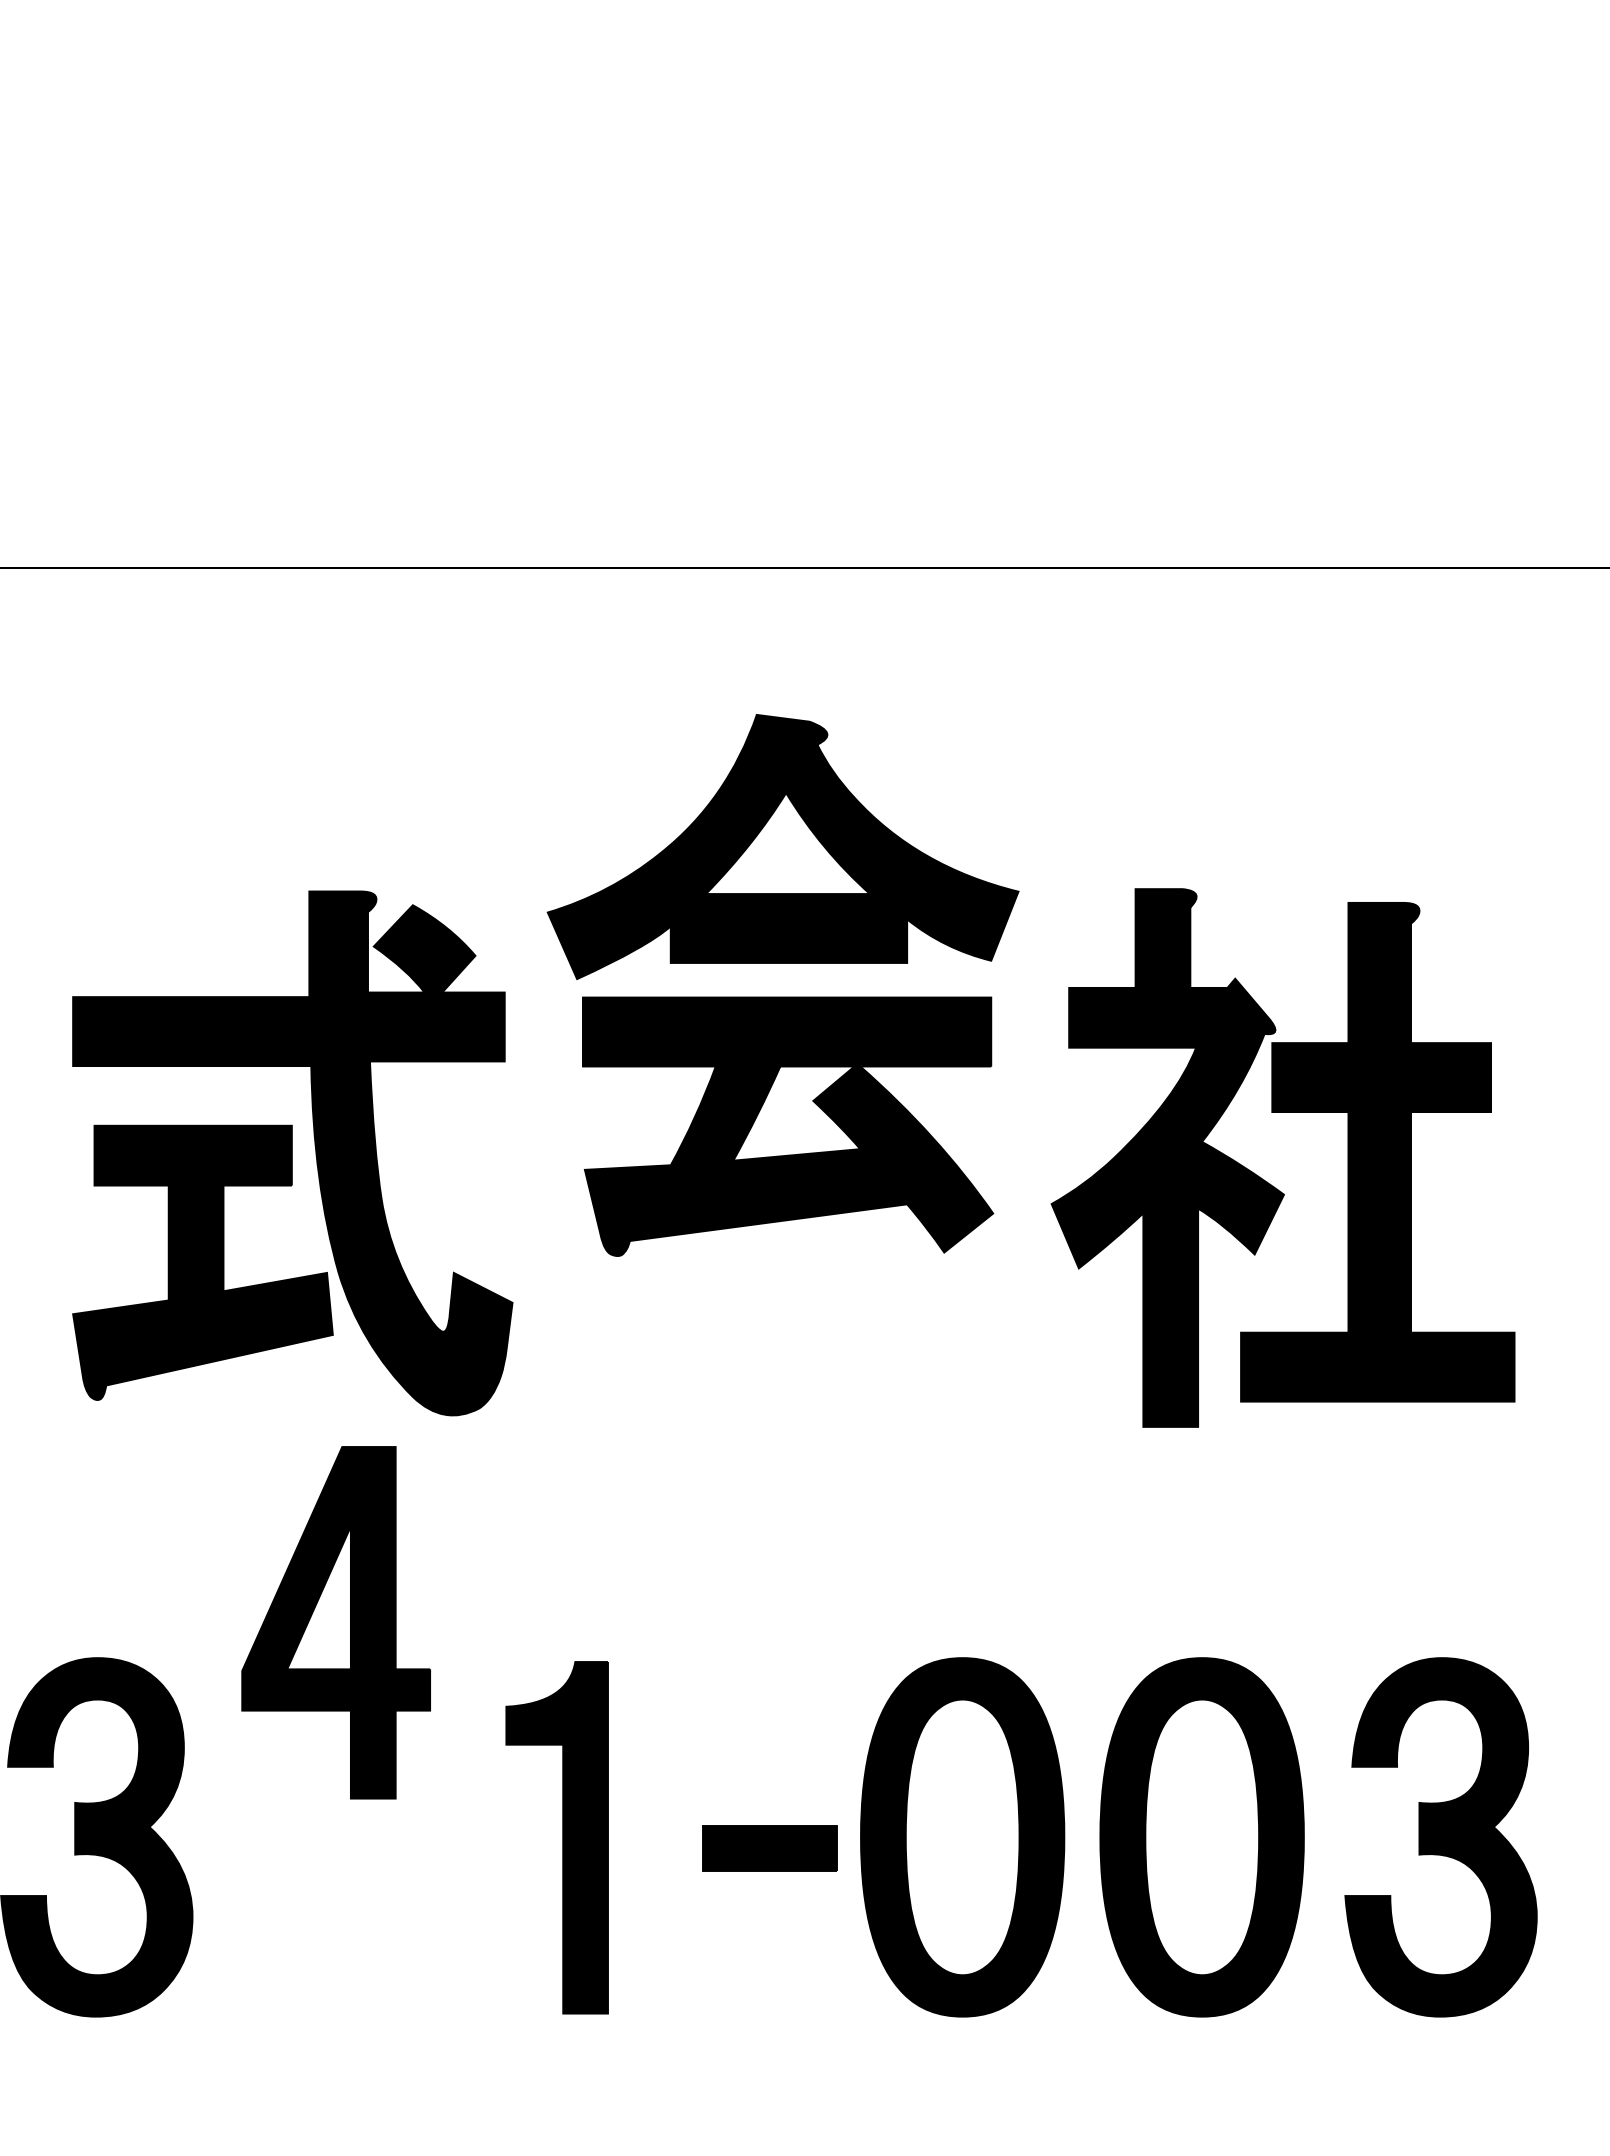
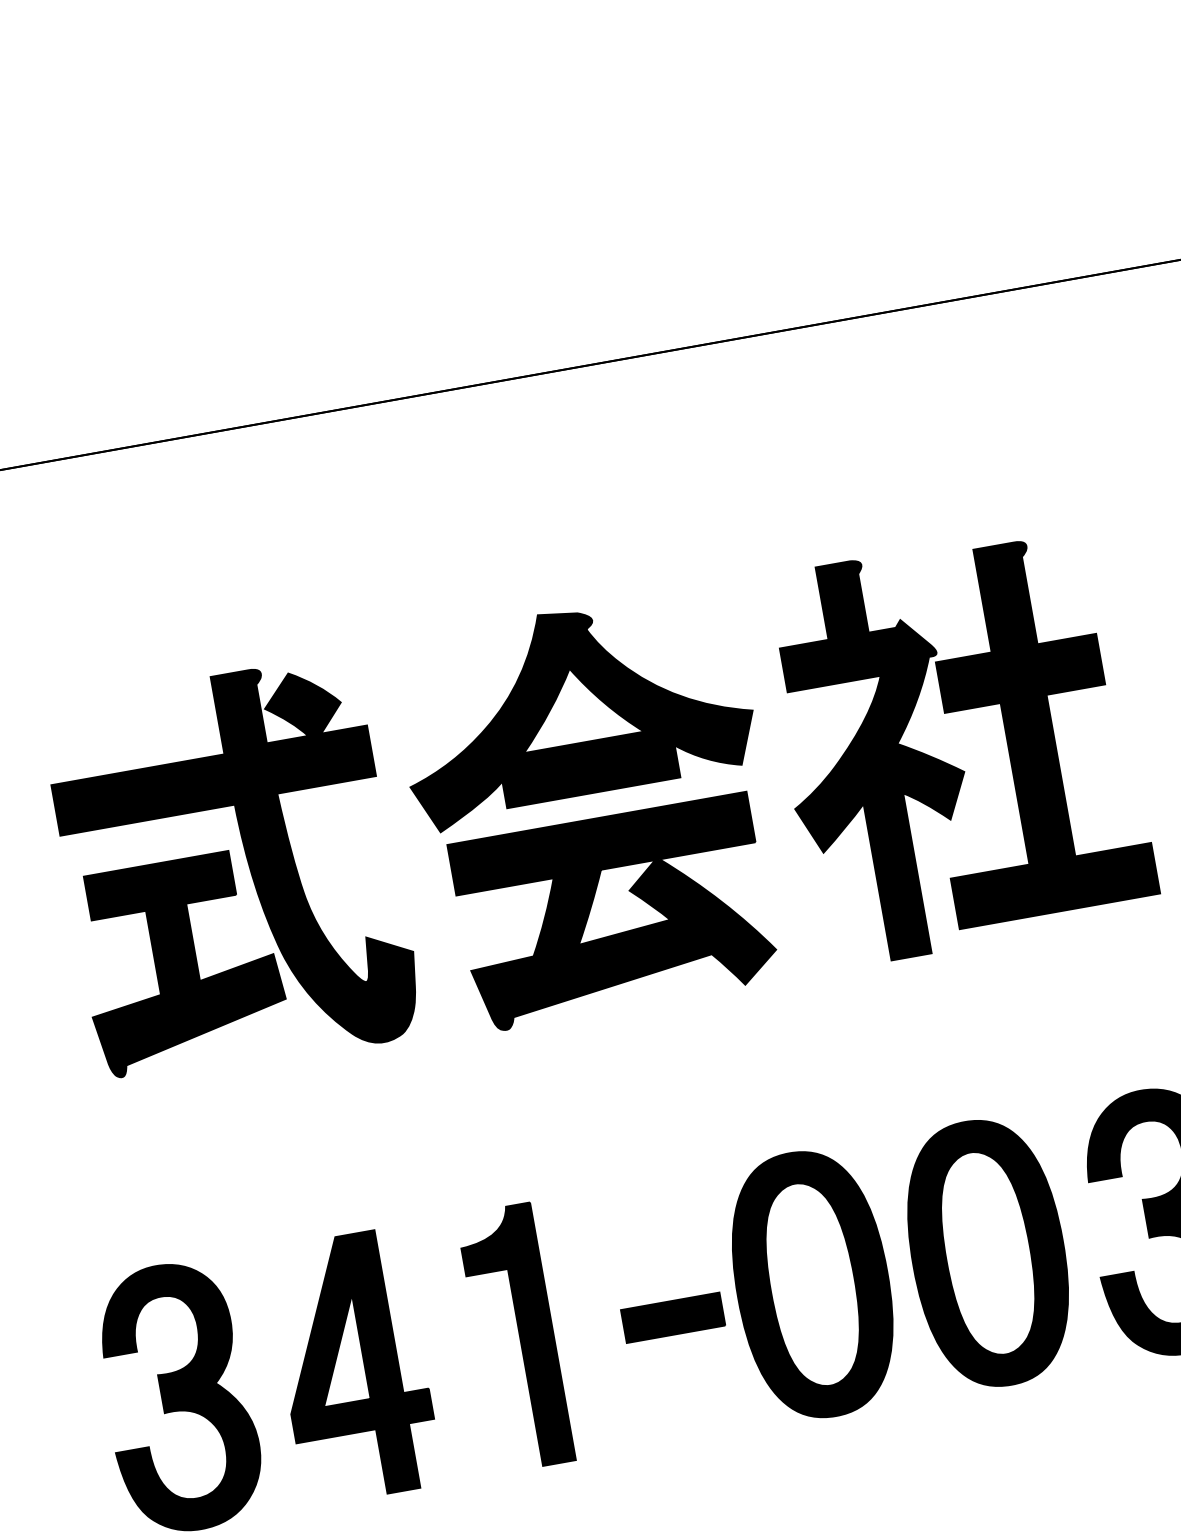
part: (782, 996) -> (593, 818), moved
part: (335, 1622) -> (353, 1366), moved

